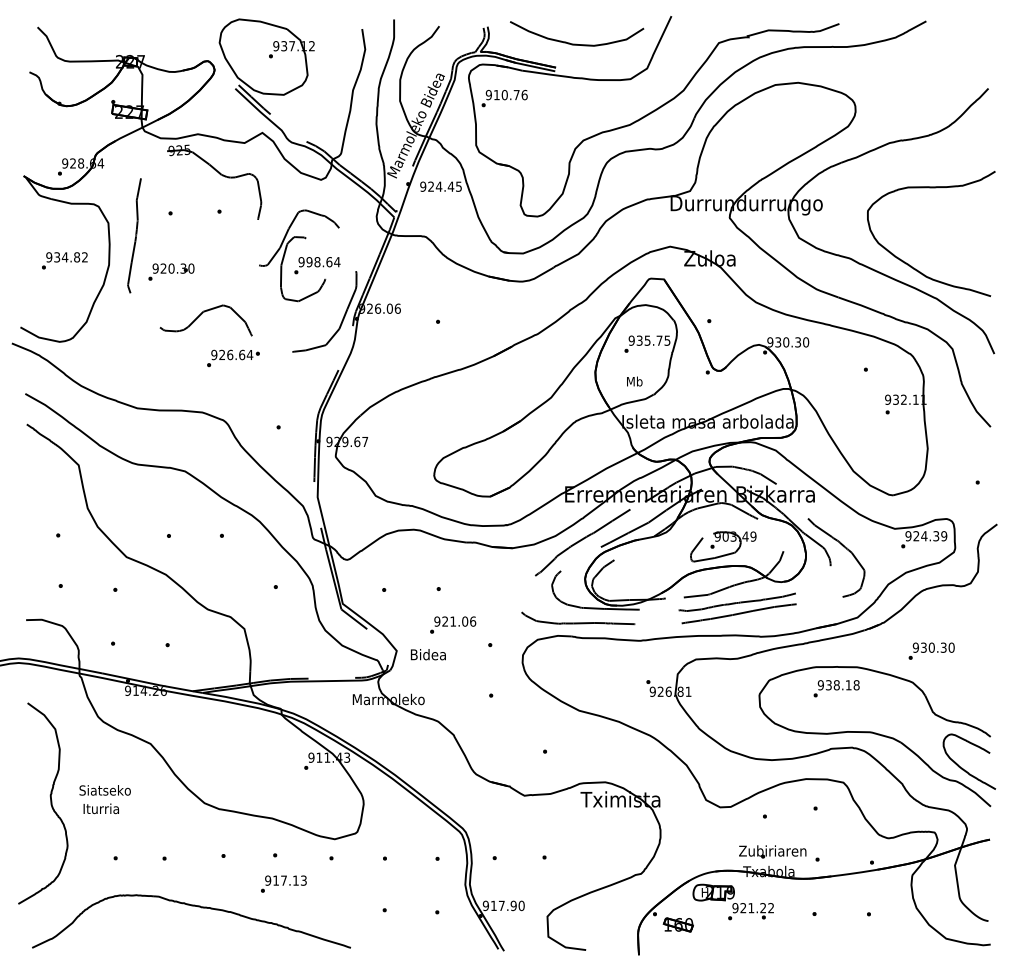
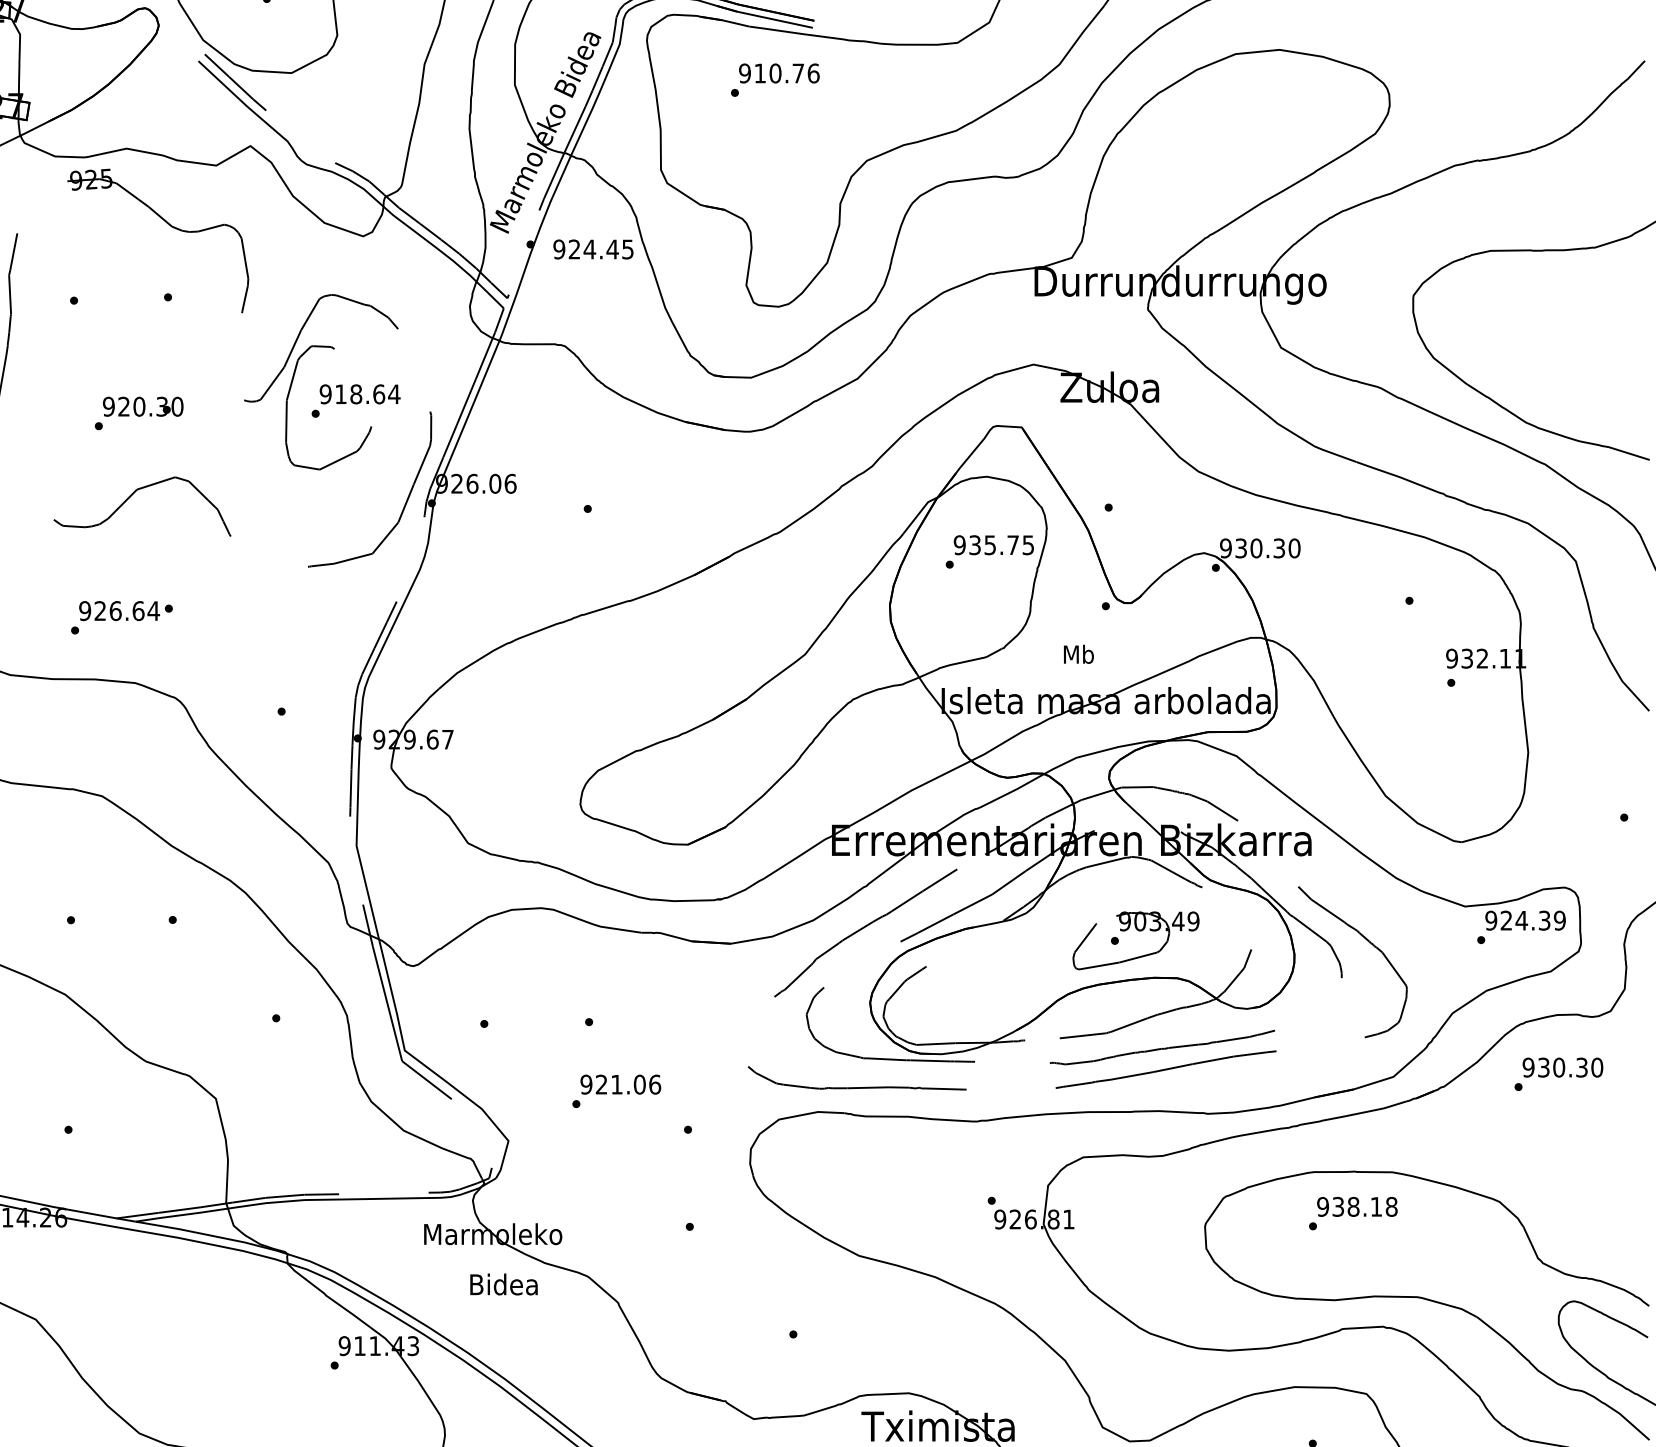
text: (504, 98) -> (774, 80), moved
text: (309, 262) -> (340, 394), 998.64 -> 918.64
text: (171, 271) -> (139, 412), moved
text: (233, 358) -> (121, 617), moved
text: (634, 381) -> (1078, 654), moved
text: (931, 650) -> (1558, 1072), moved
text: (427, 654) -> (502, 1284), moved

